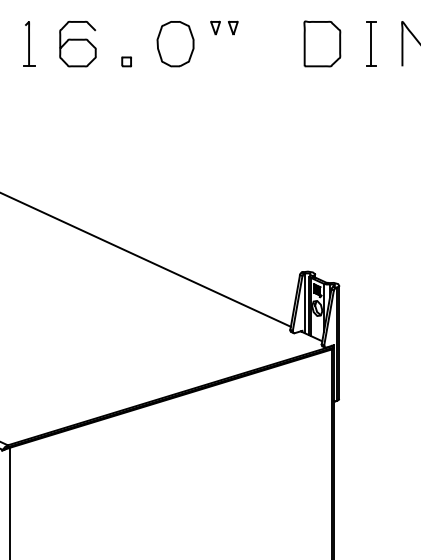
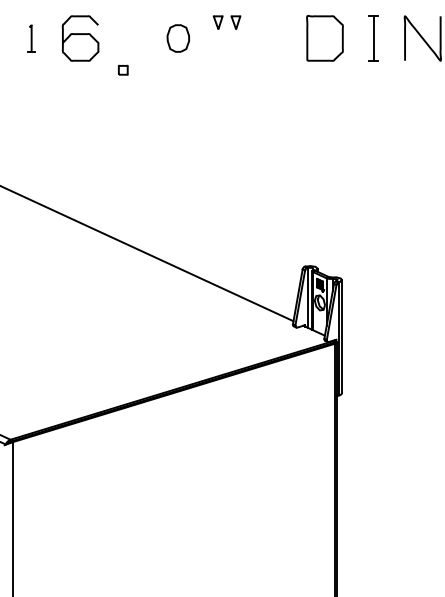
part: (28, 44) -> (31, 38), size x0.6
part: (175, 44) -> (178, 38), size x0.6
part: (125, 61) -> (122, 69), moved

